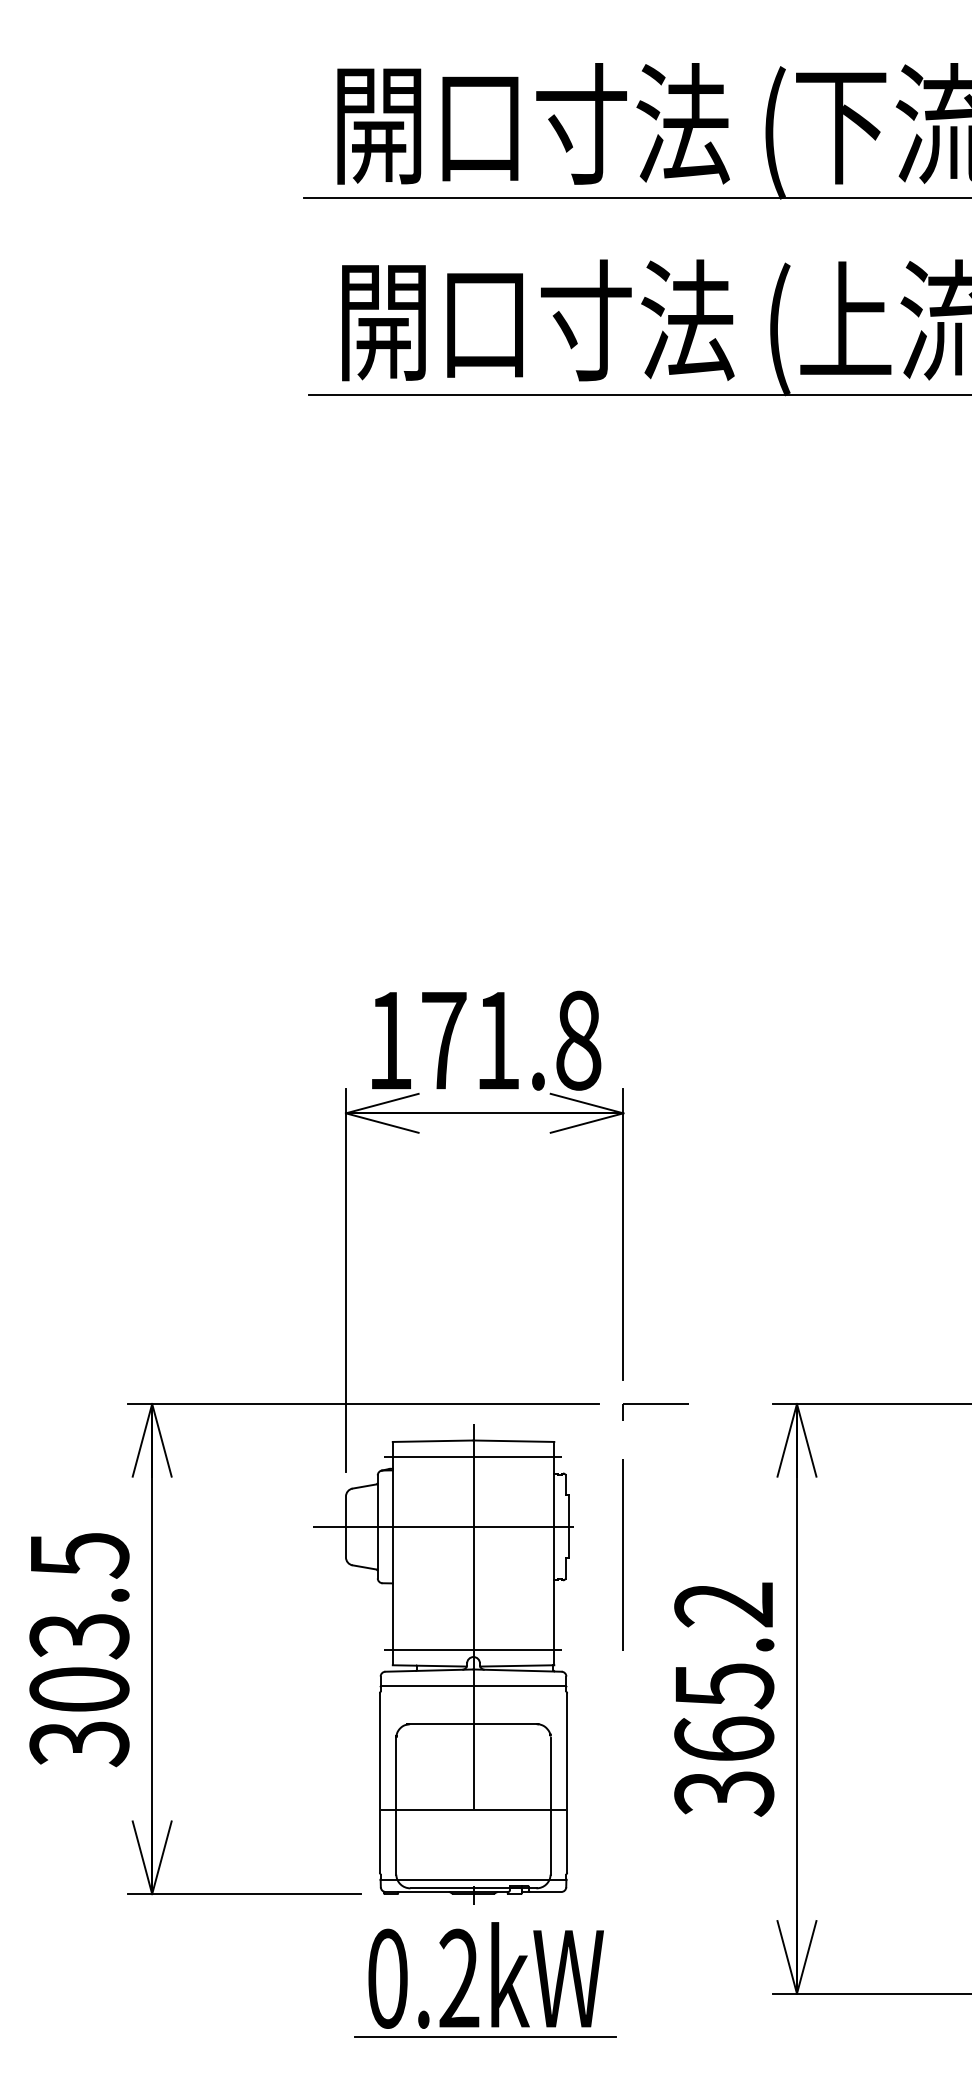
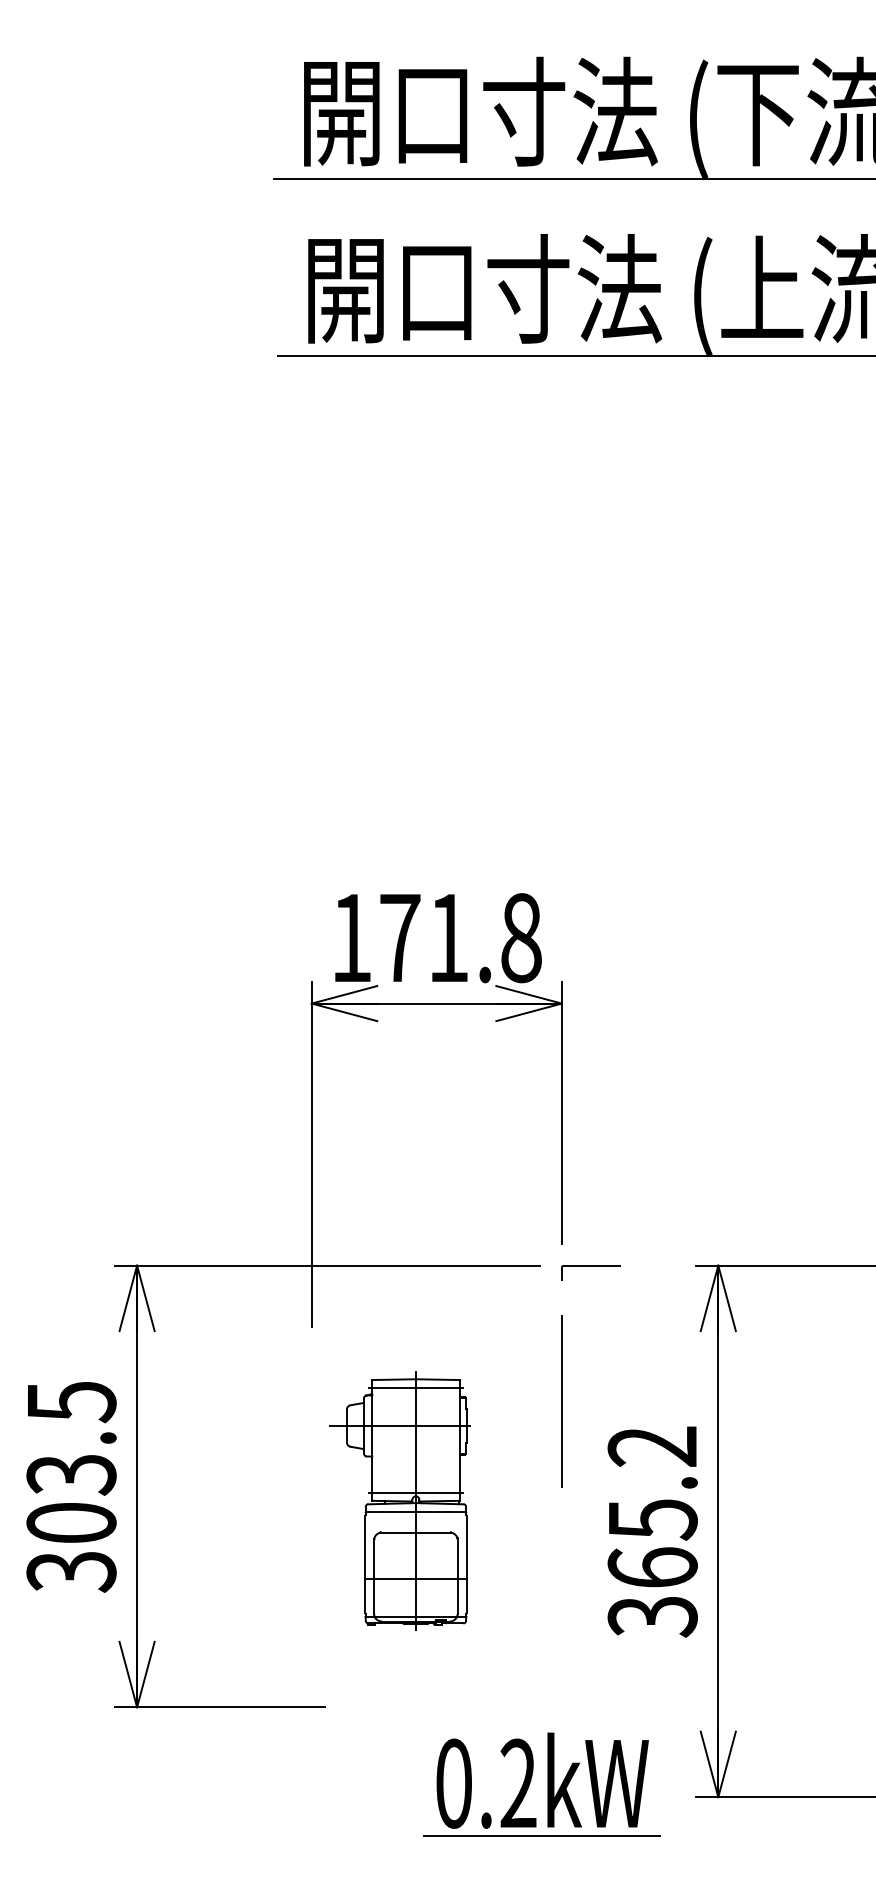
part: (443, 1664) -> (399, 1500), size x0.6
part: (485, 1979) -> (542, 1784), moved

